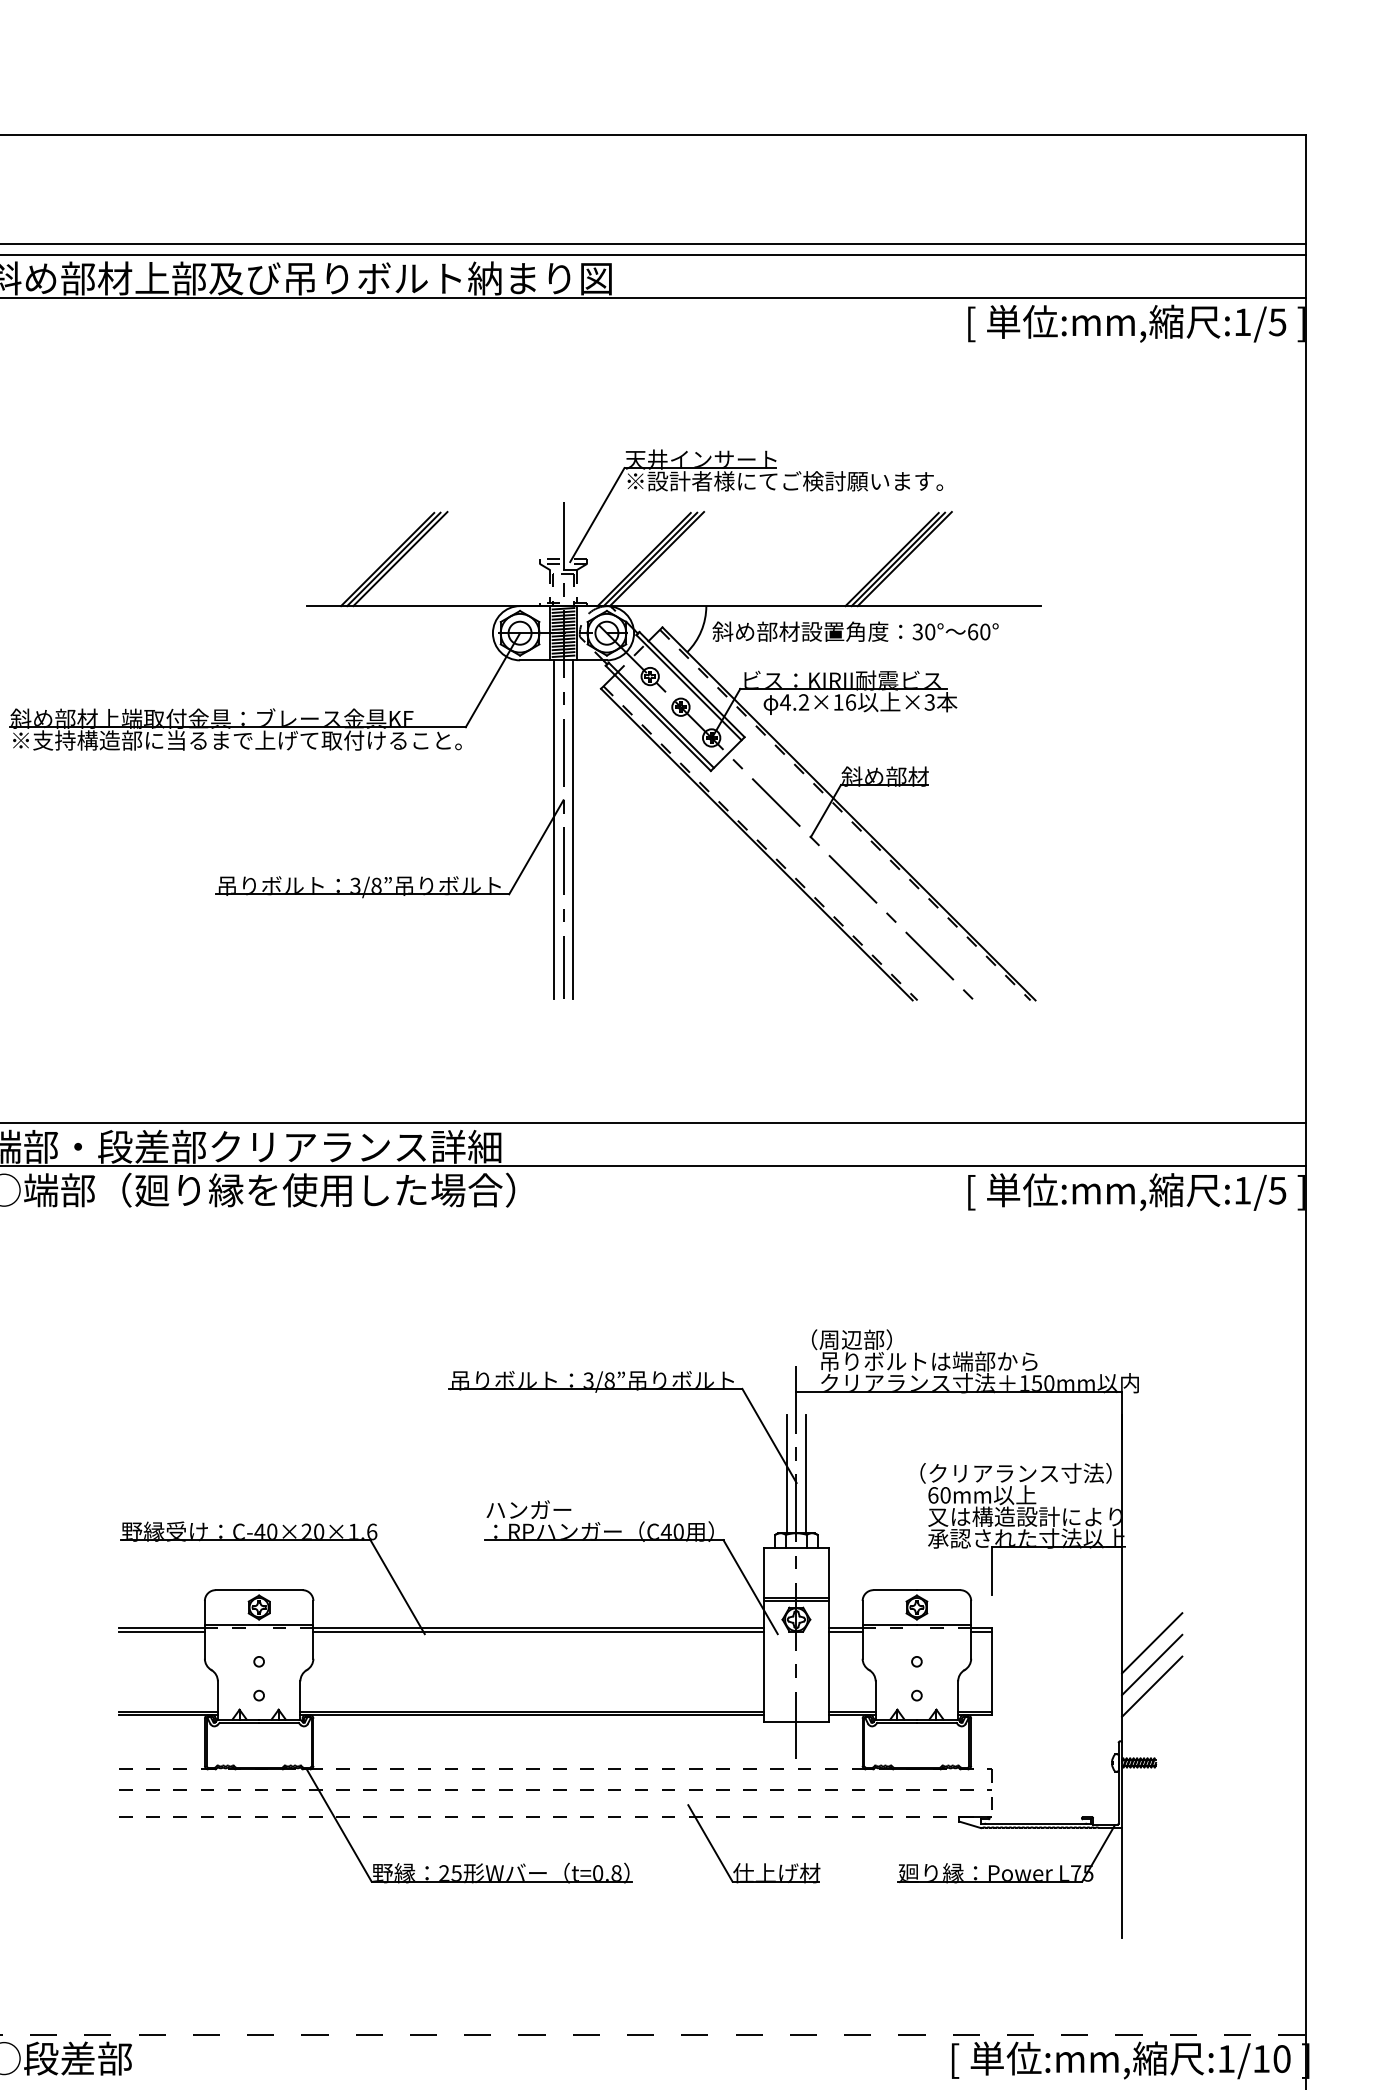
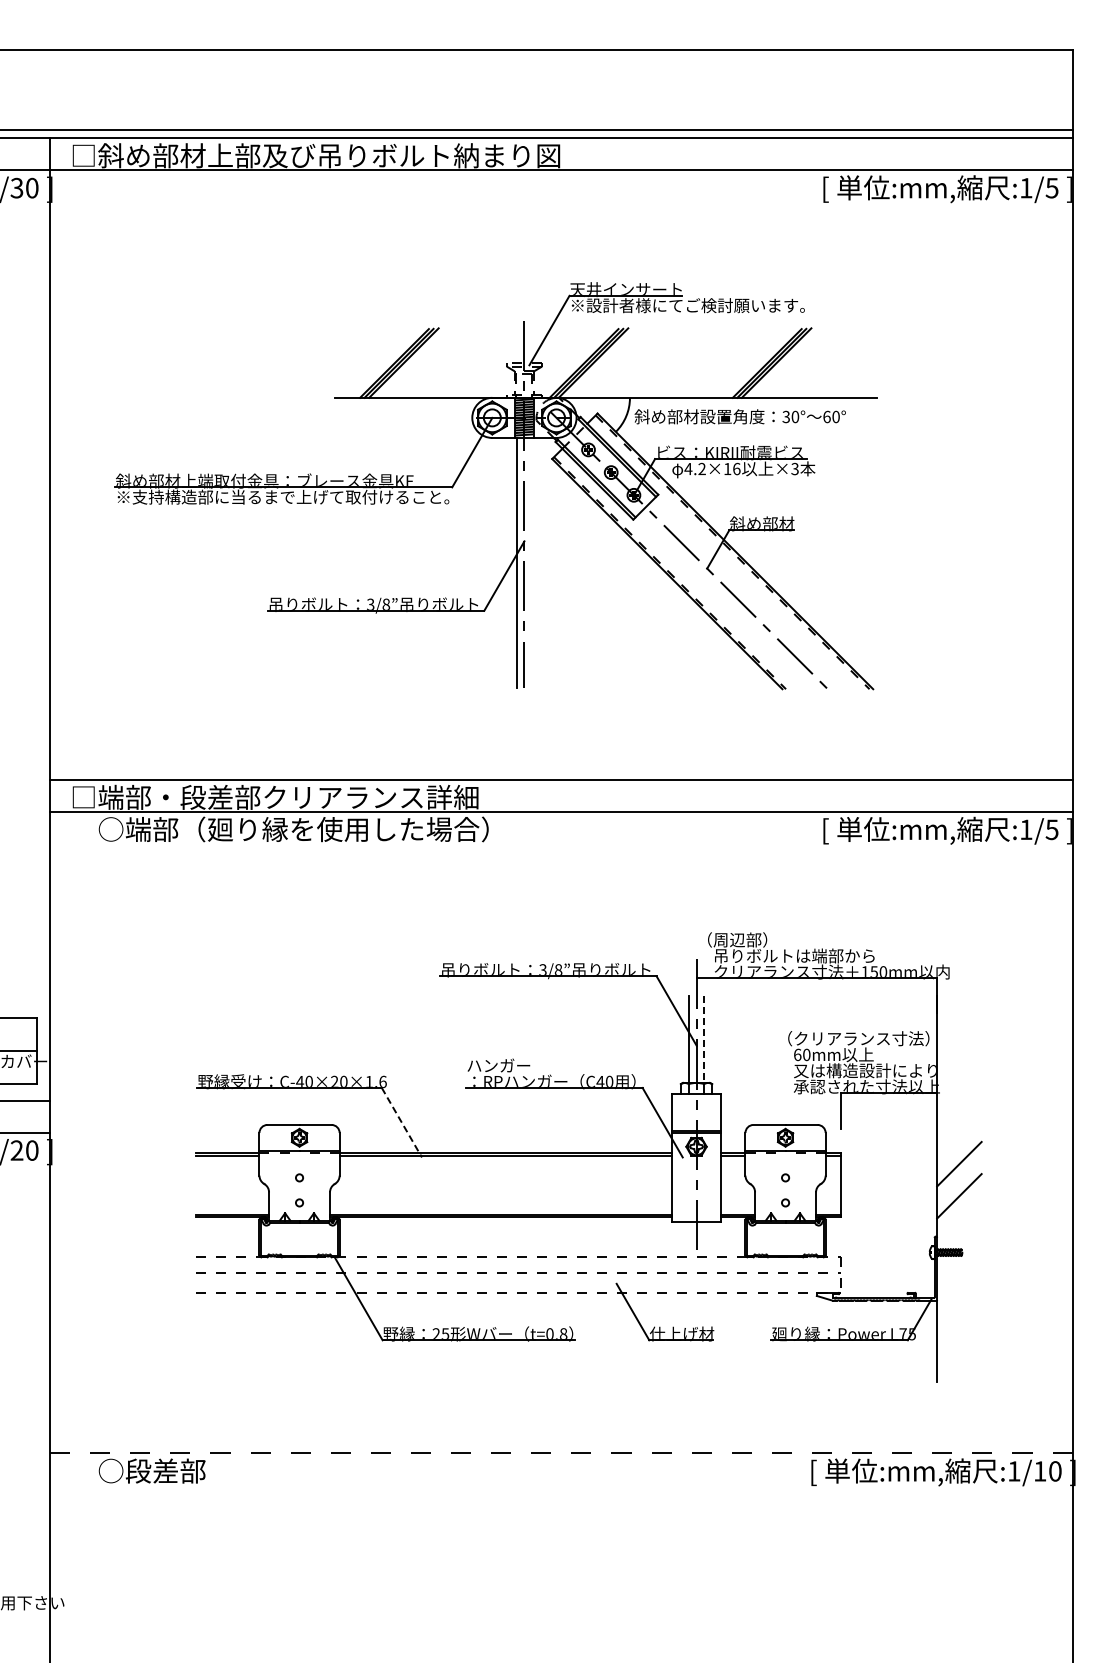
line: (573, 828) -> (531, 562), removed
line: (805, 1474) -> (703, 1039), solid -> dashed
line: (398, 1588) -> (402, 1123), solid -> dashed
line: (1152, 1665) -> (959, 1180), removed

